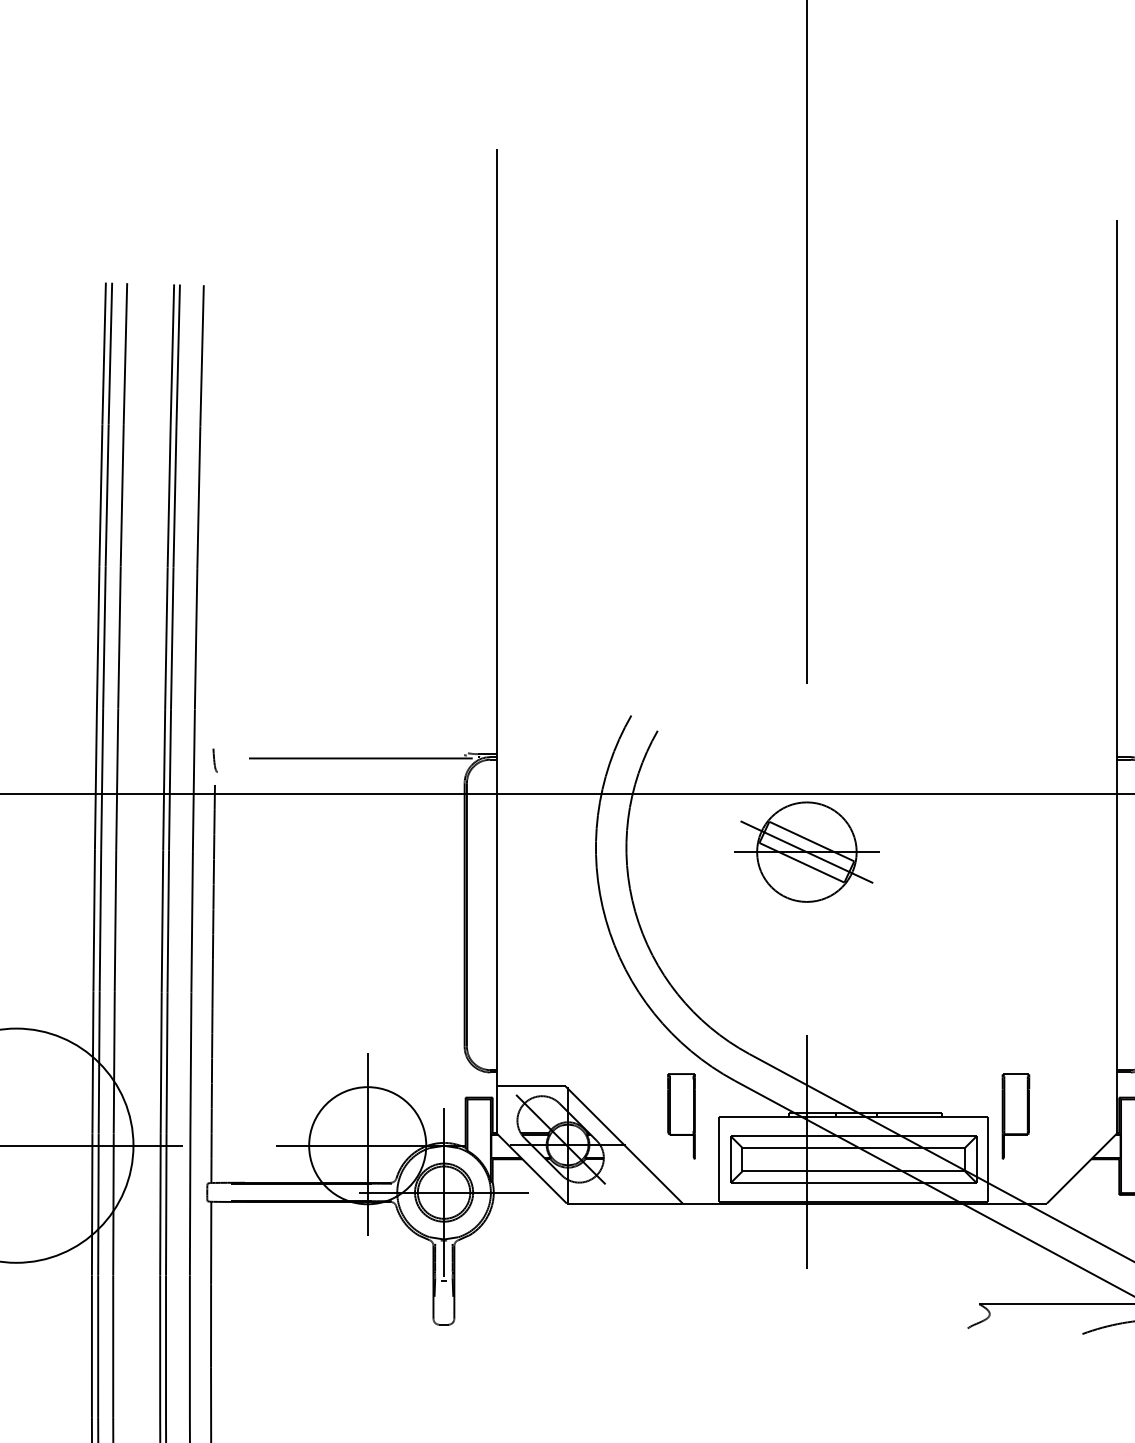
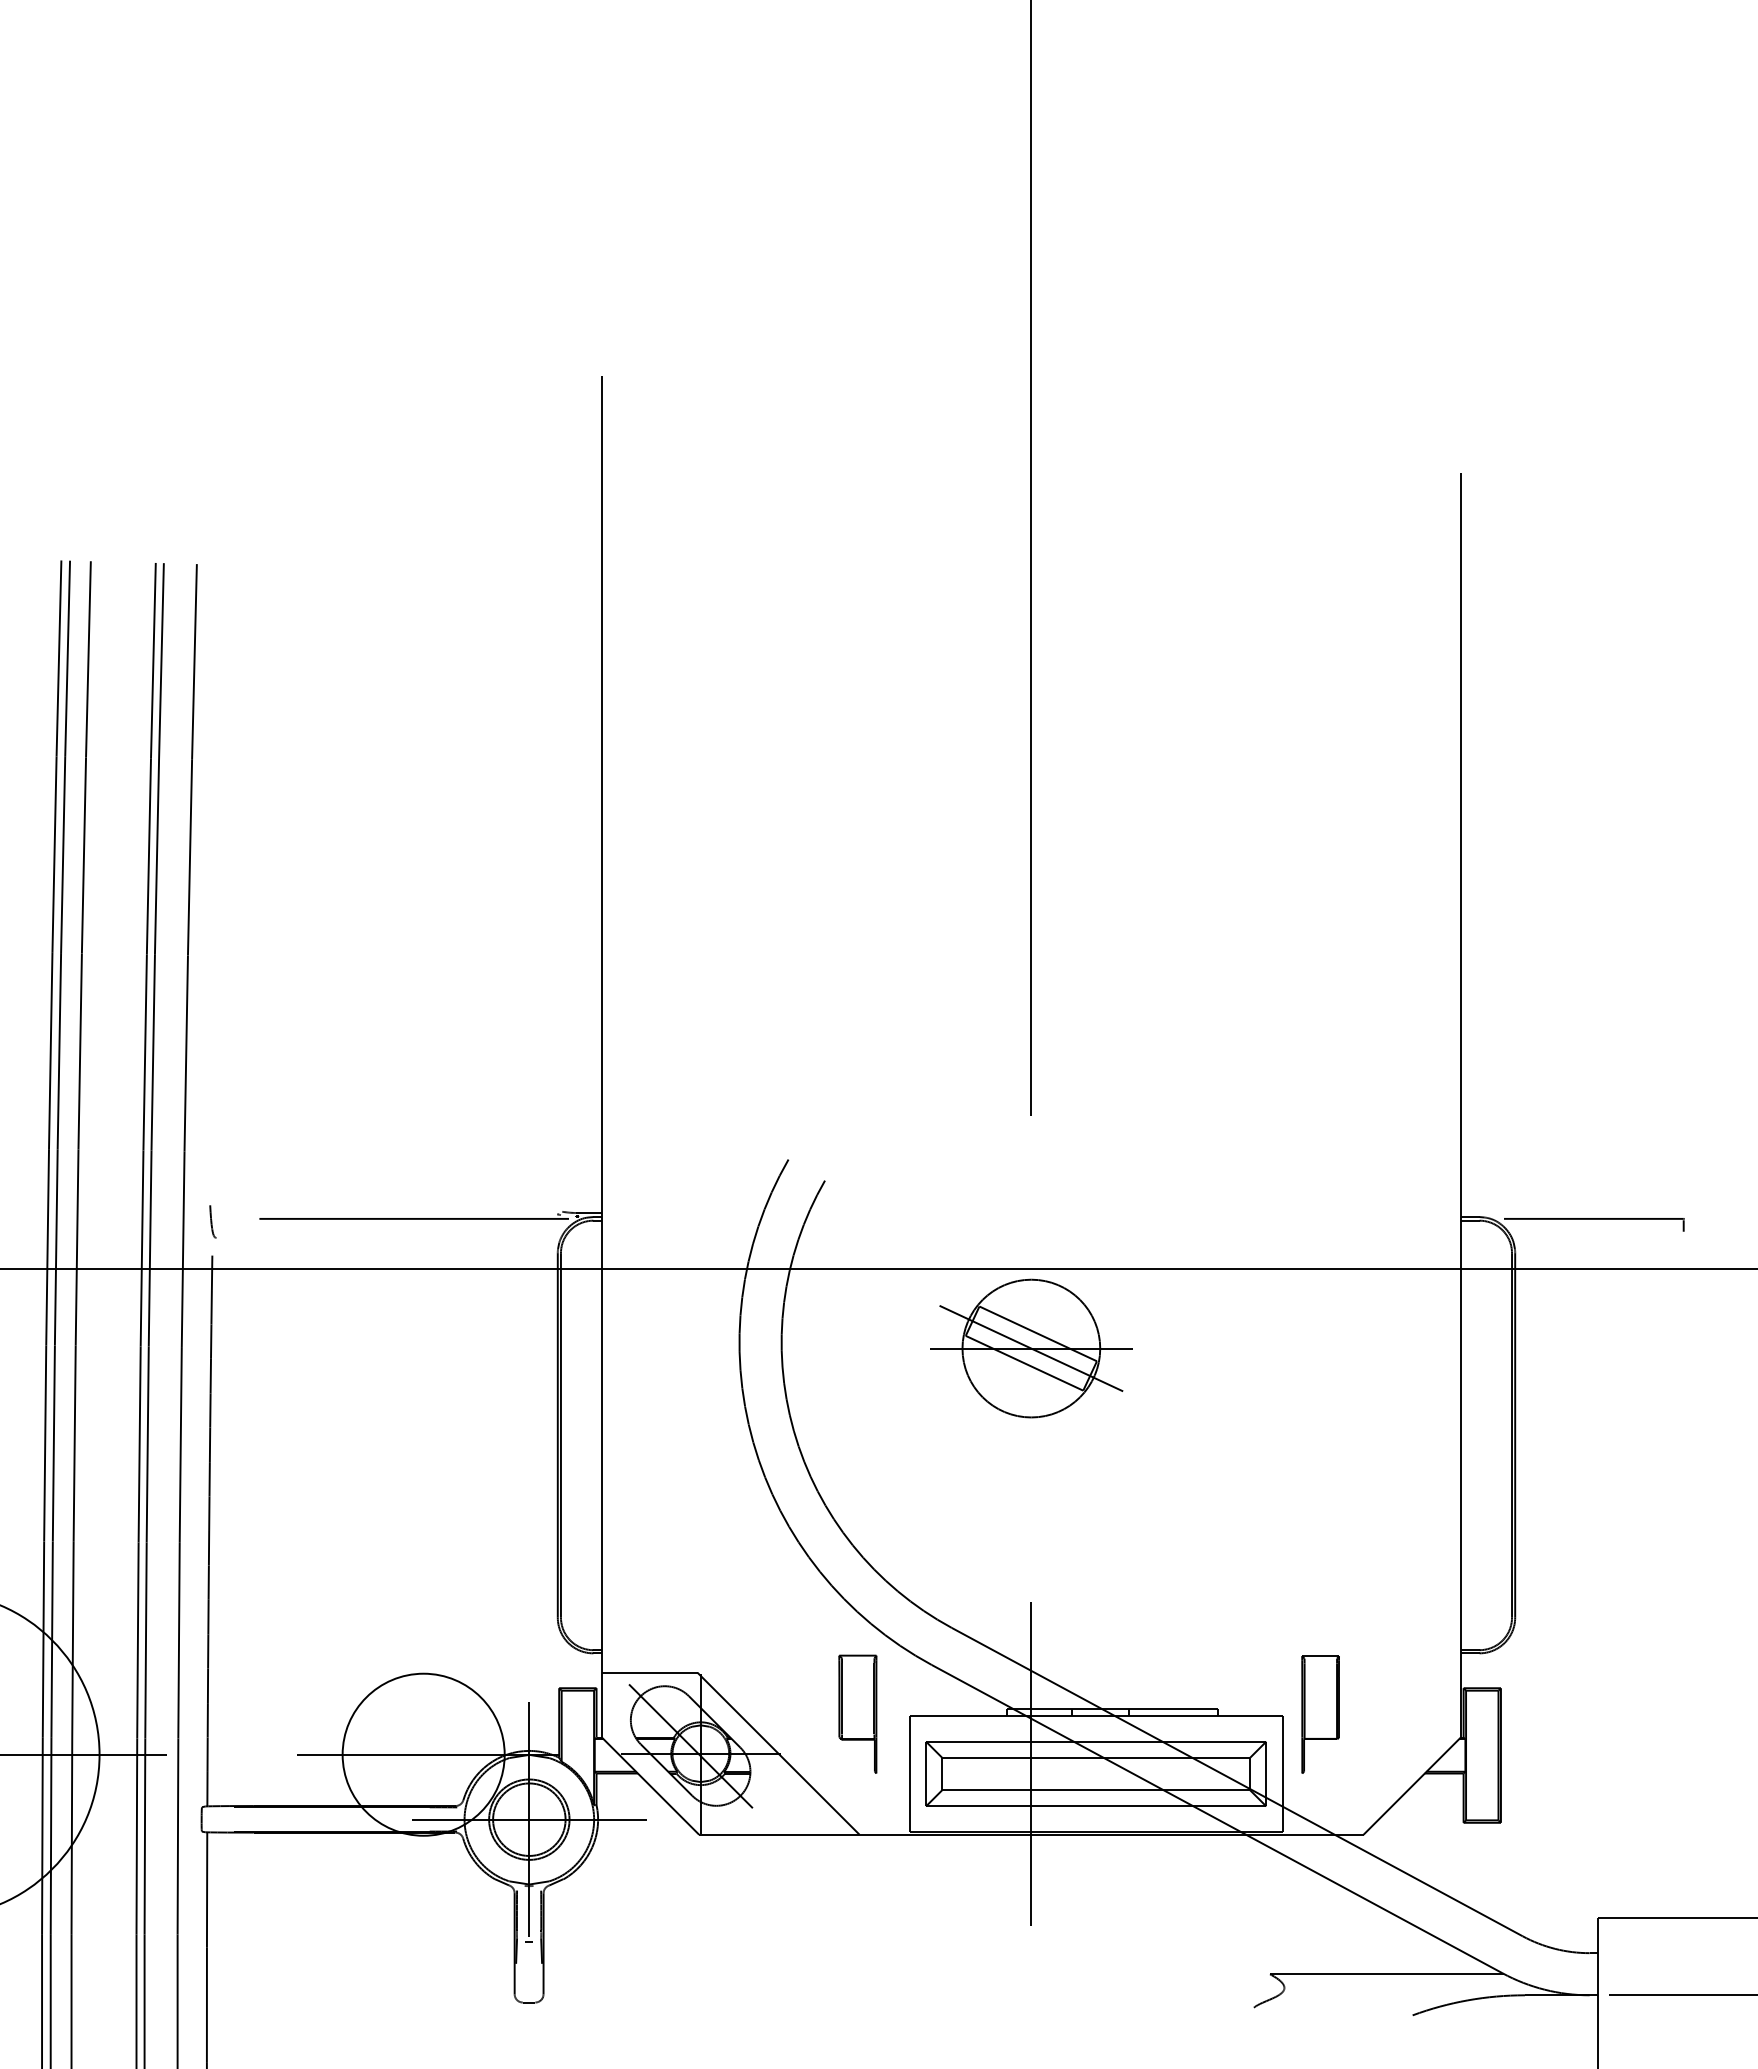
line: (367, 1144) -> (423, 1752), removed

